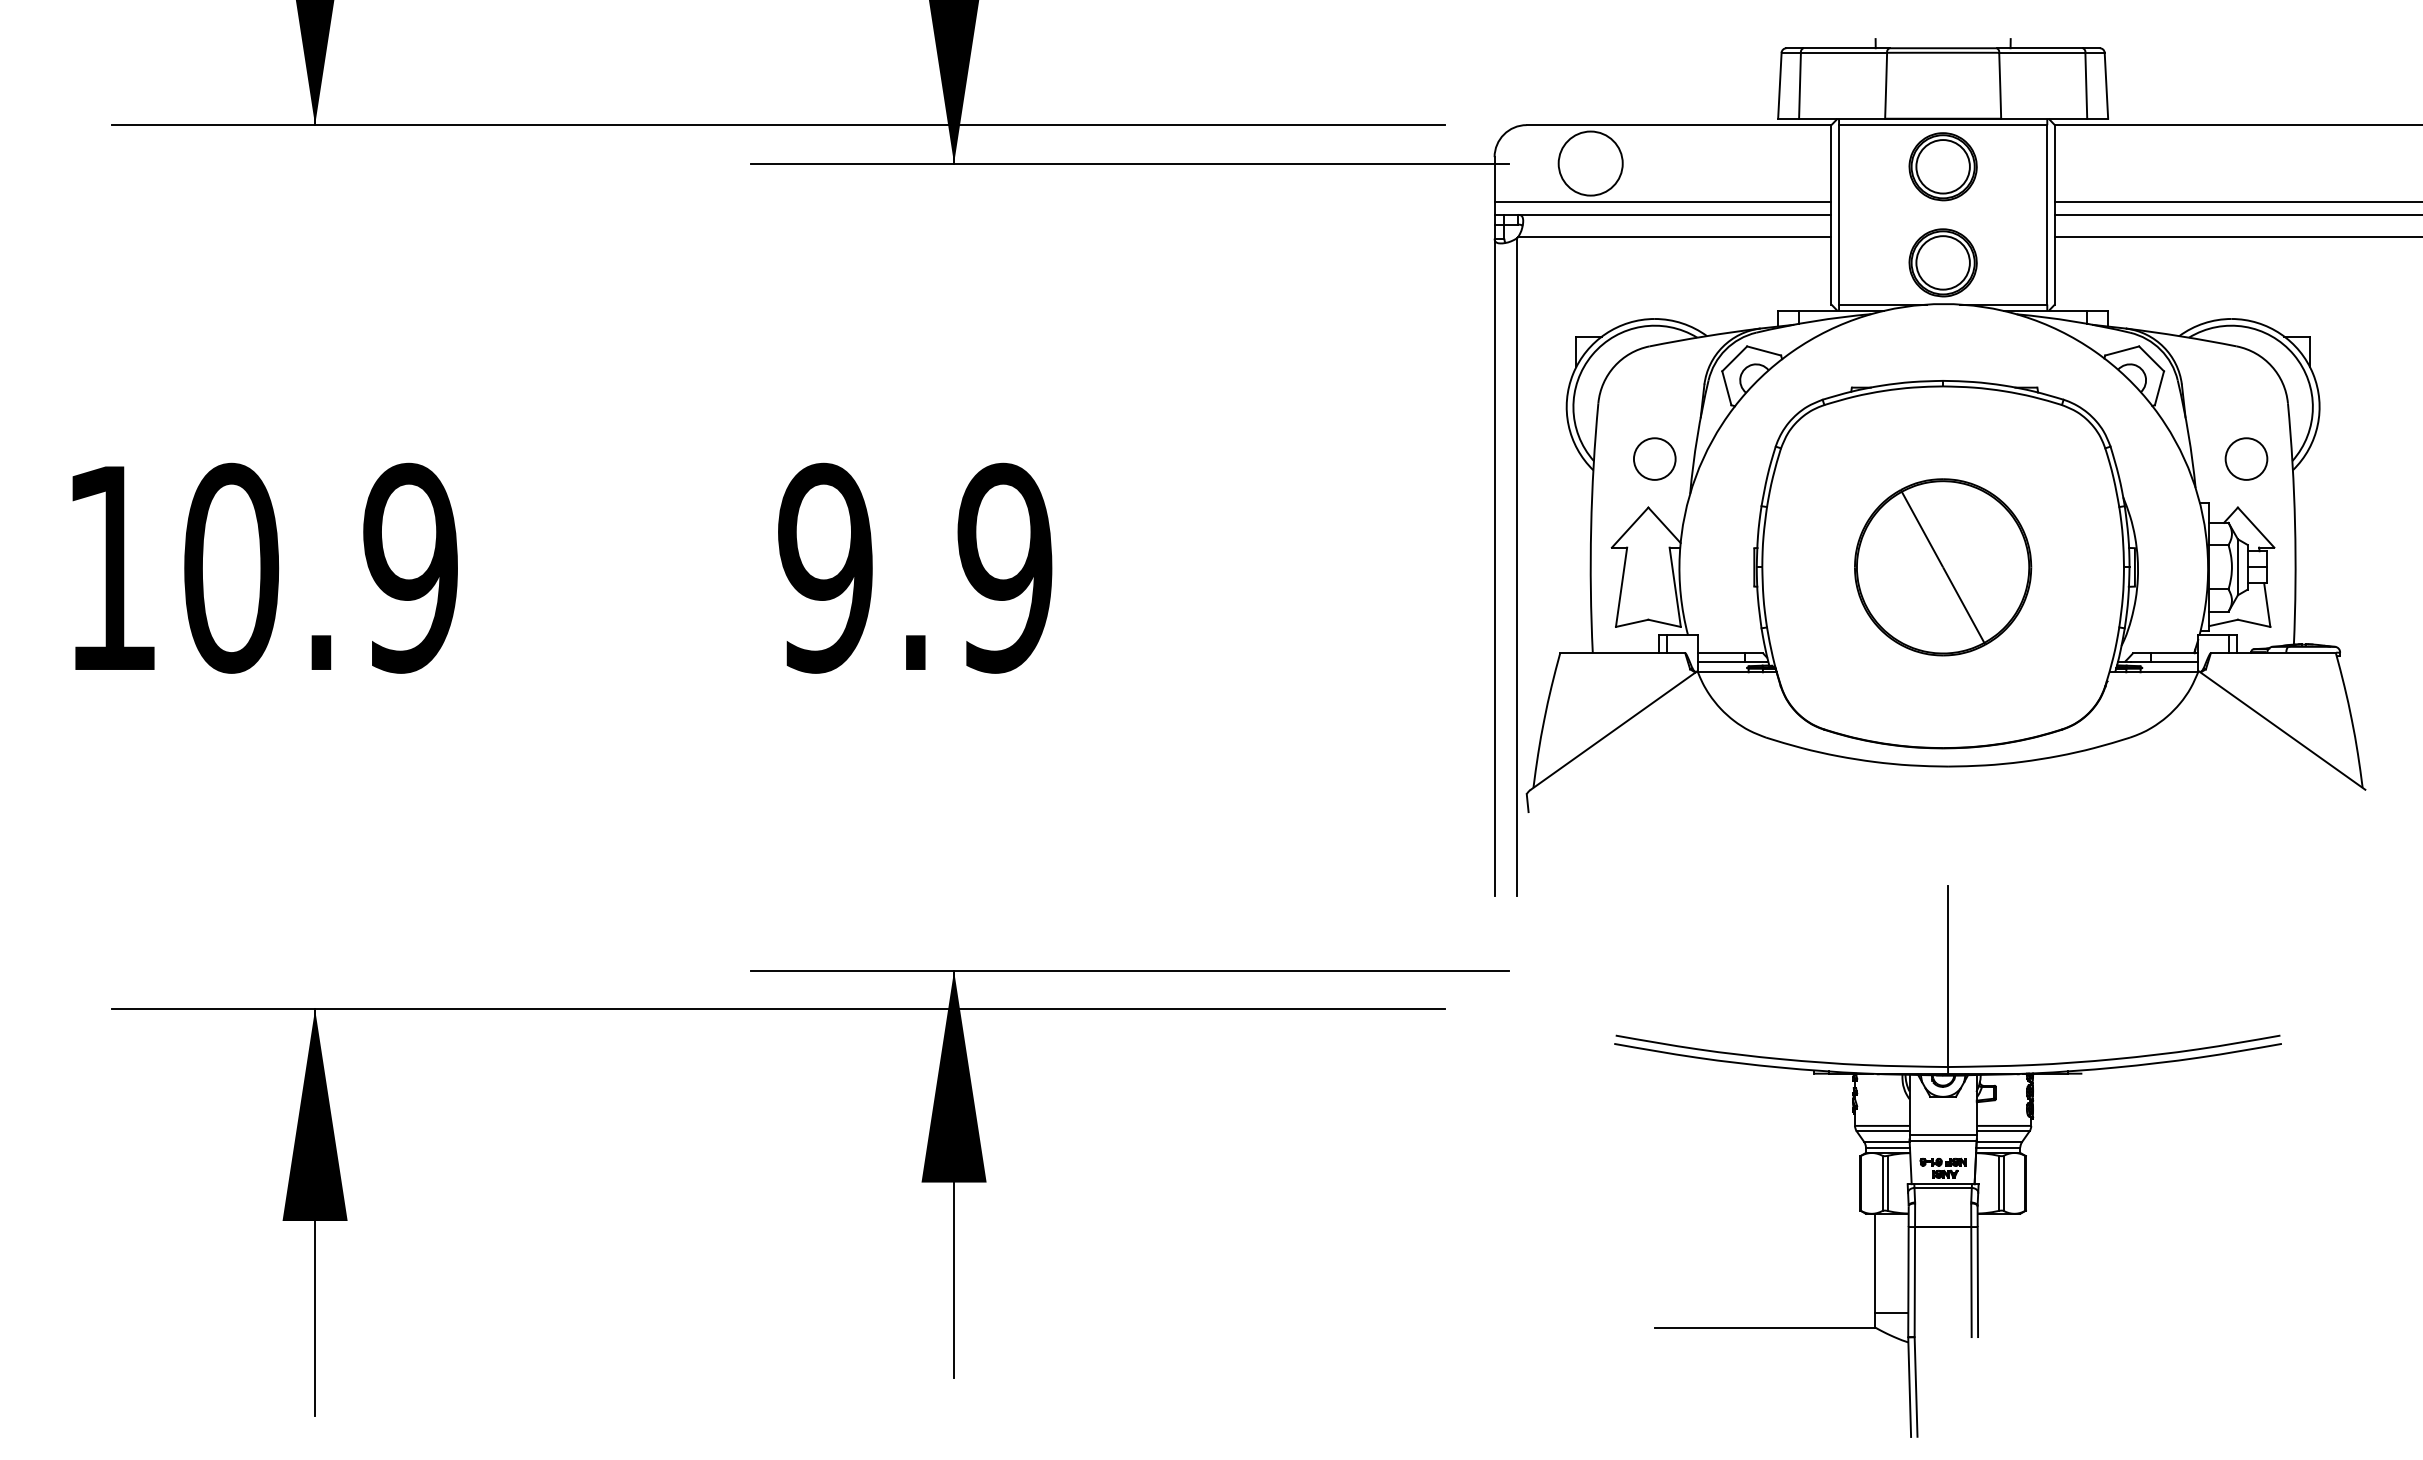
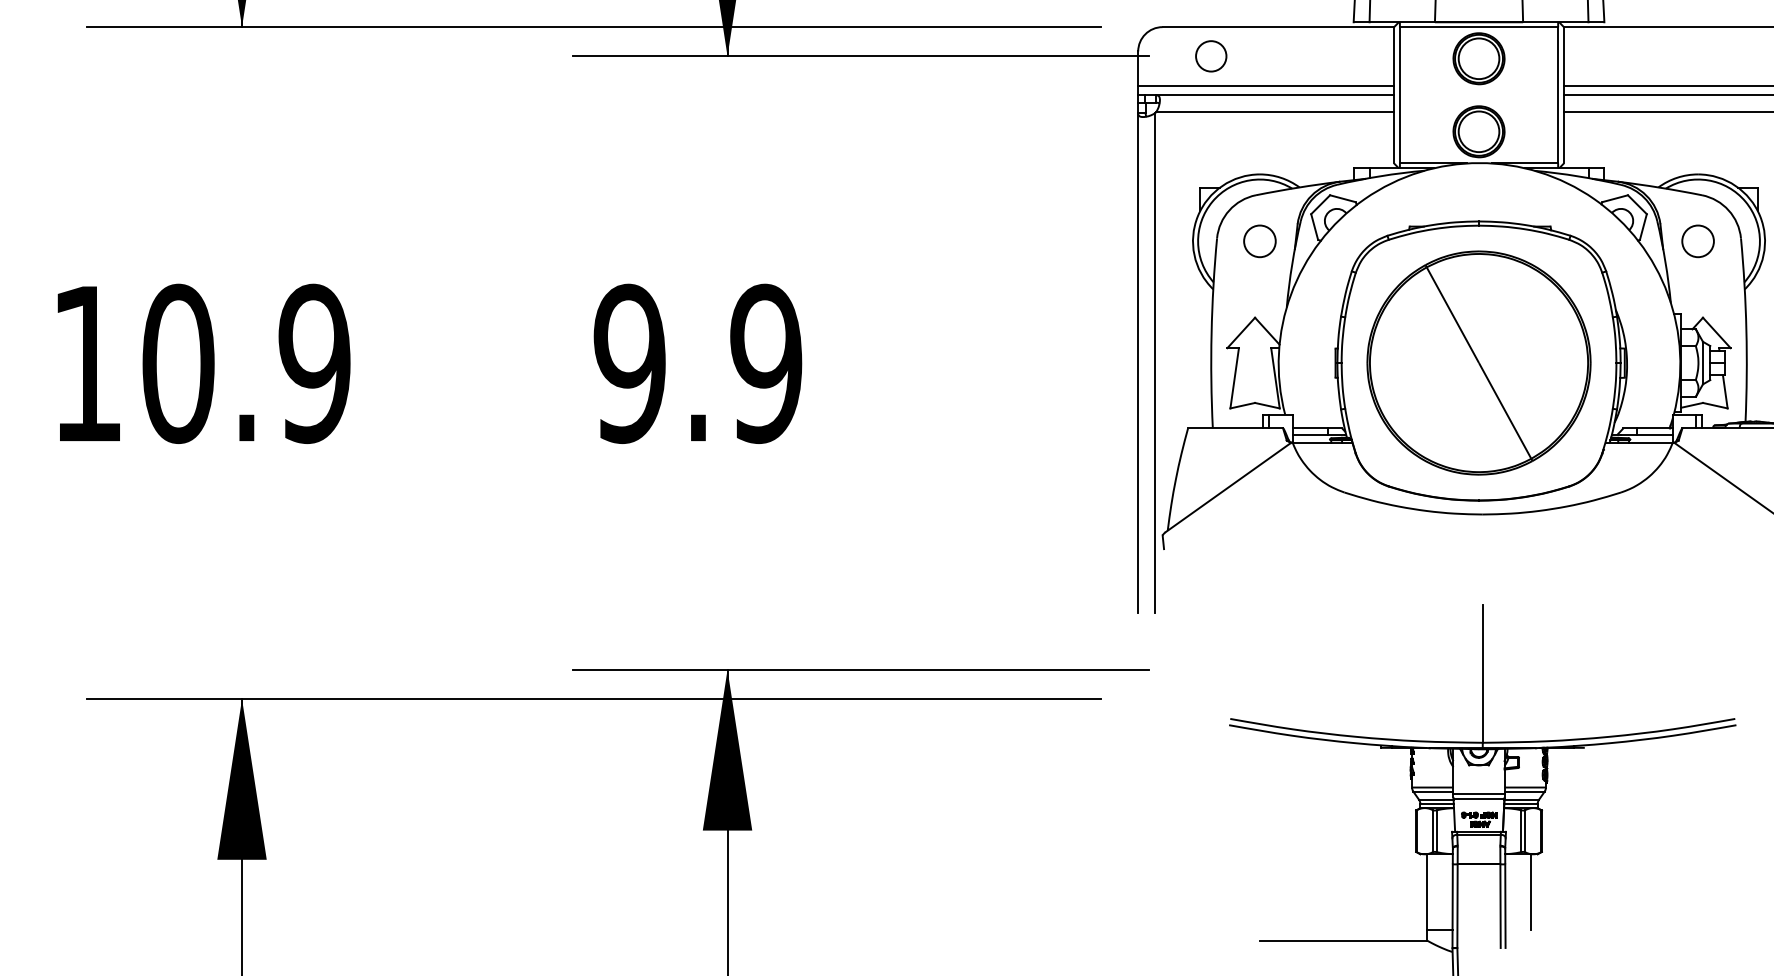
circle: (1590, 163) -> (1211, 56), size x0.62
circle: (1654, 458) -> (1259, 240), moved
circle: (2246, 458) -> (1698, 240), moved
part: (1942, 567) -> (1478, 363), size x1.67
line: (2011, 1263) -> (1530, 892), added

